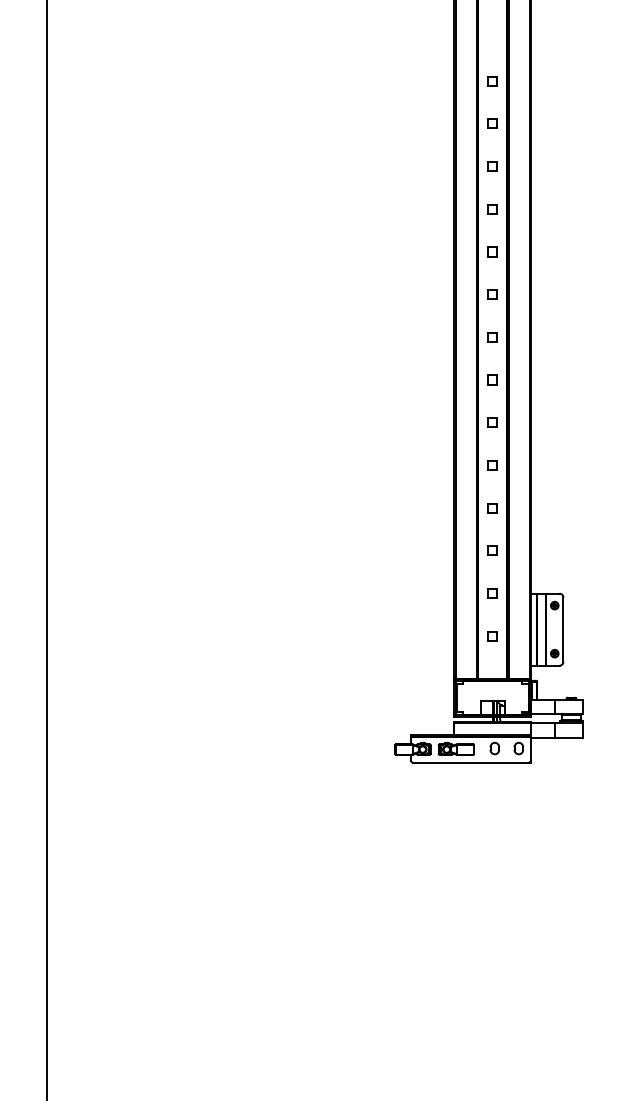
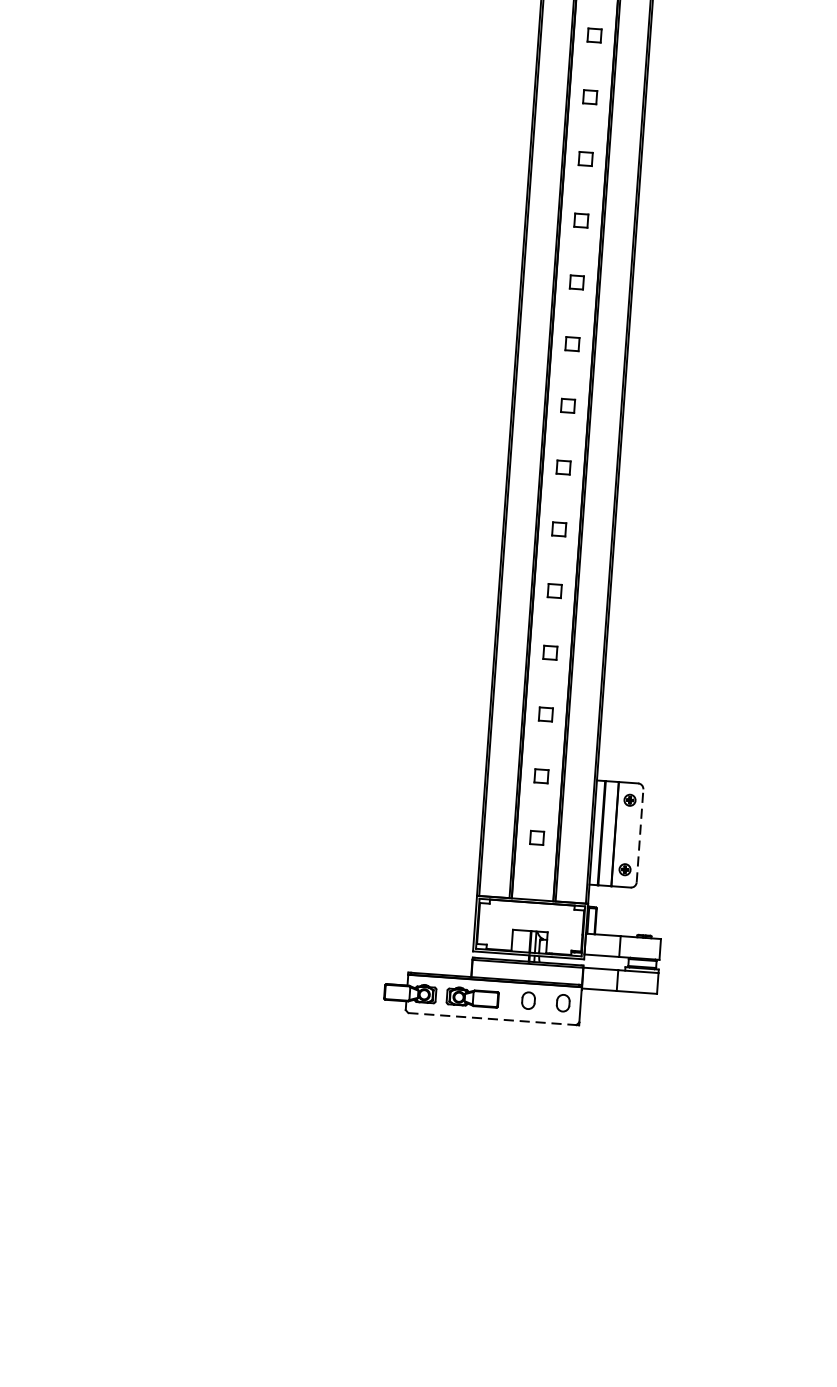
line: (563, 629) -> (640, 835), solid -> dashed
line: (471, 762) -> (493, 1018), solid -> dashed

